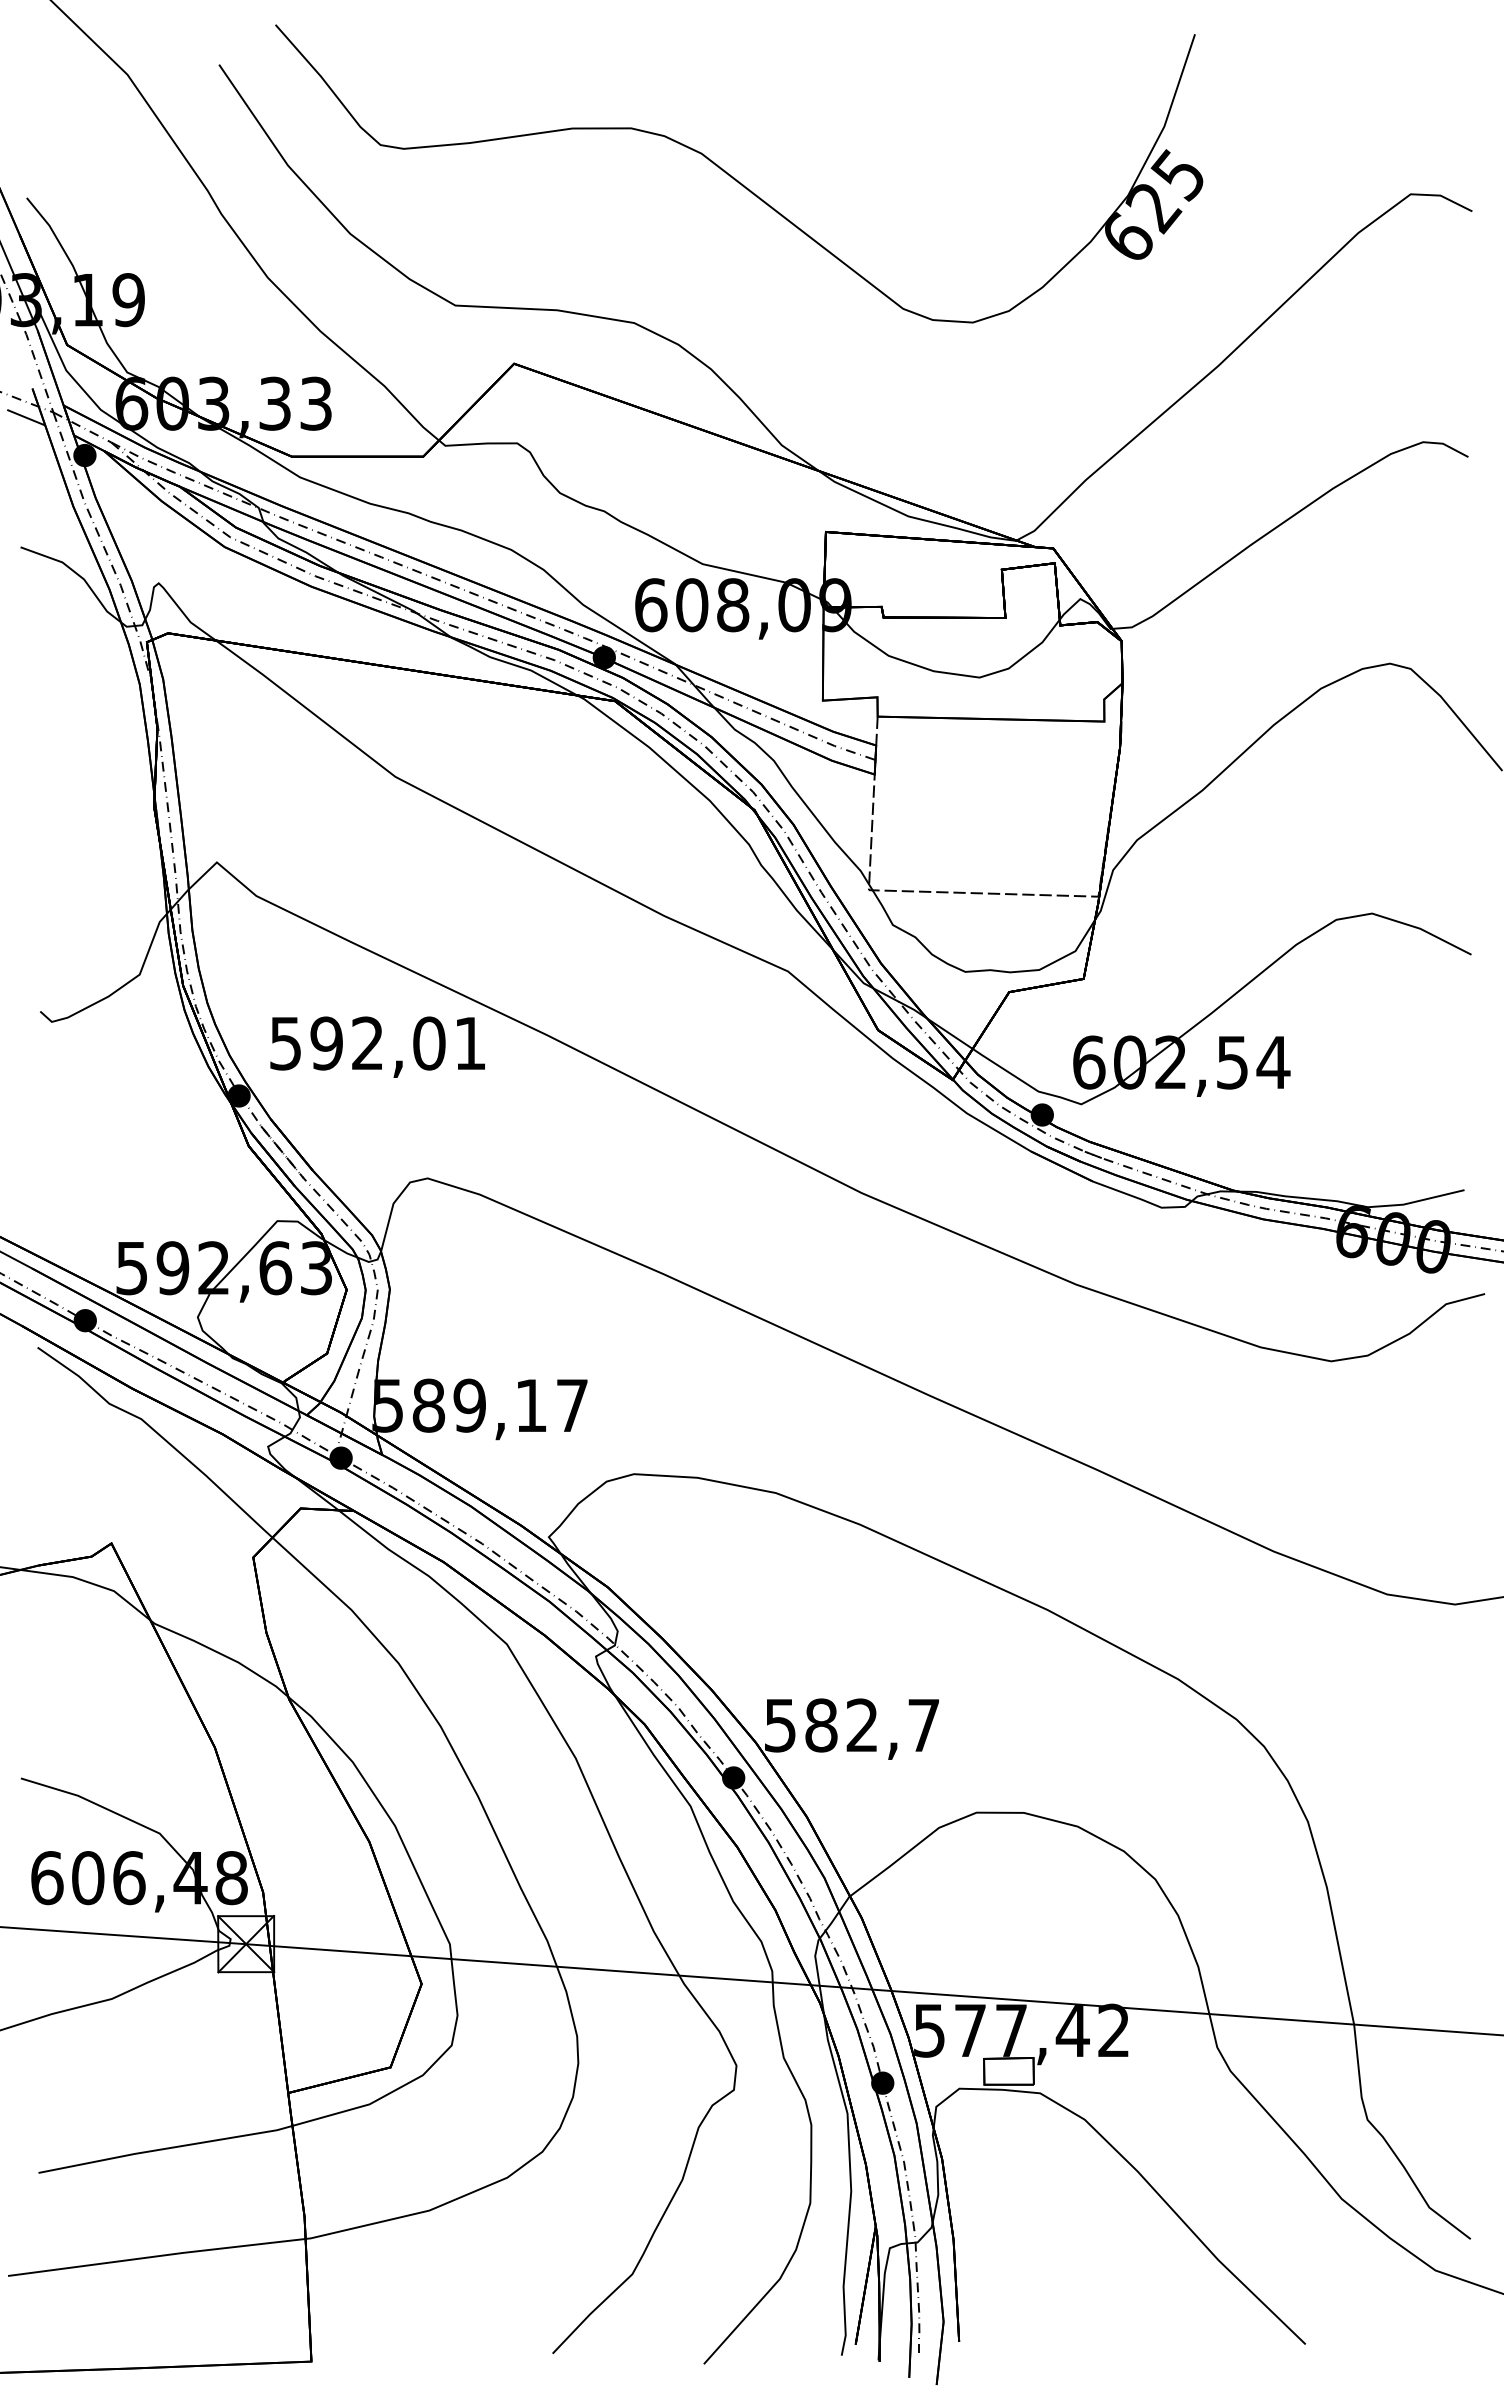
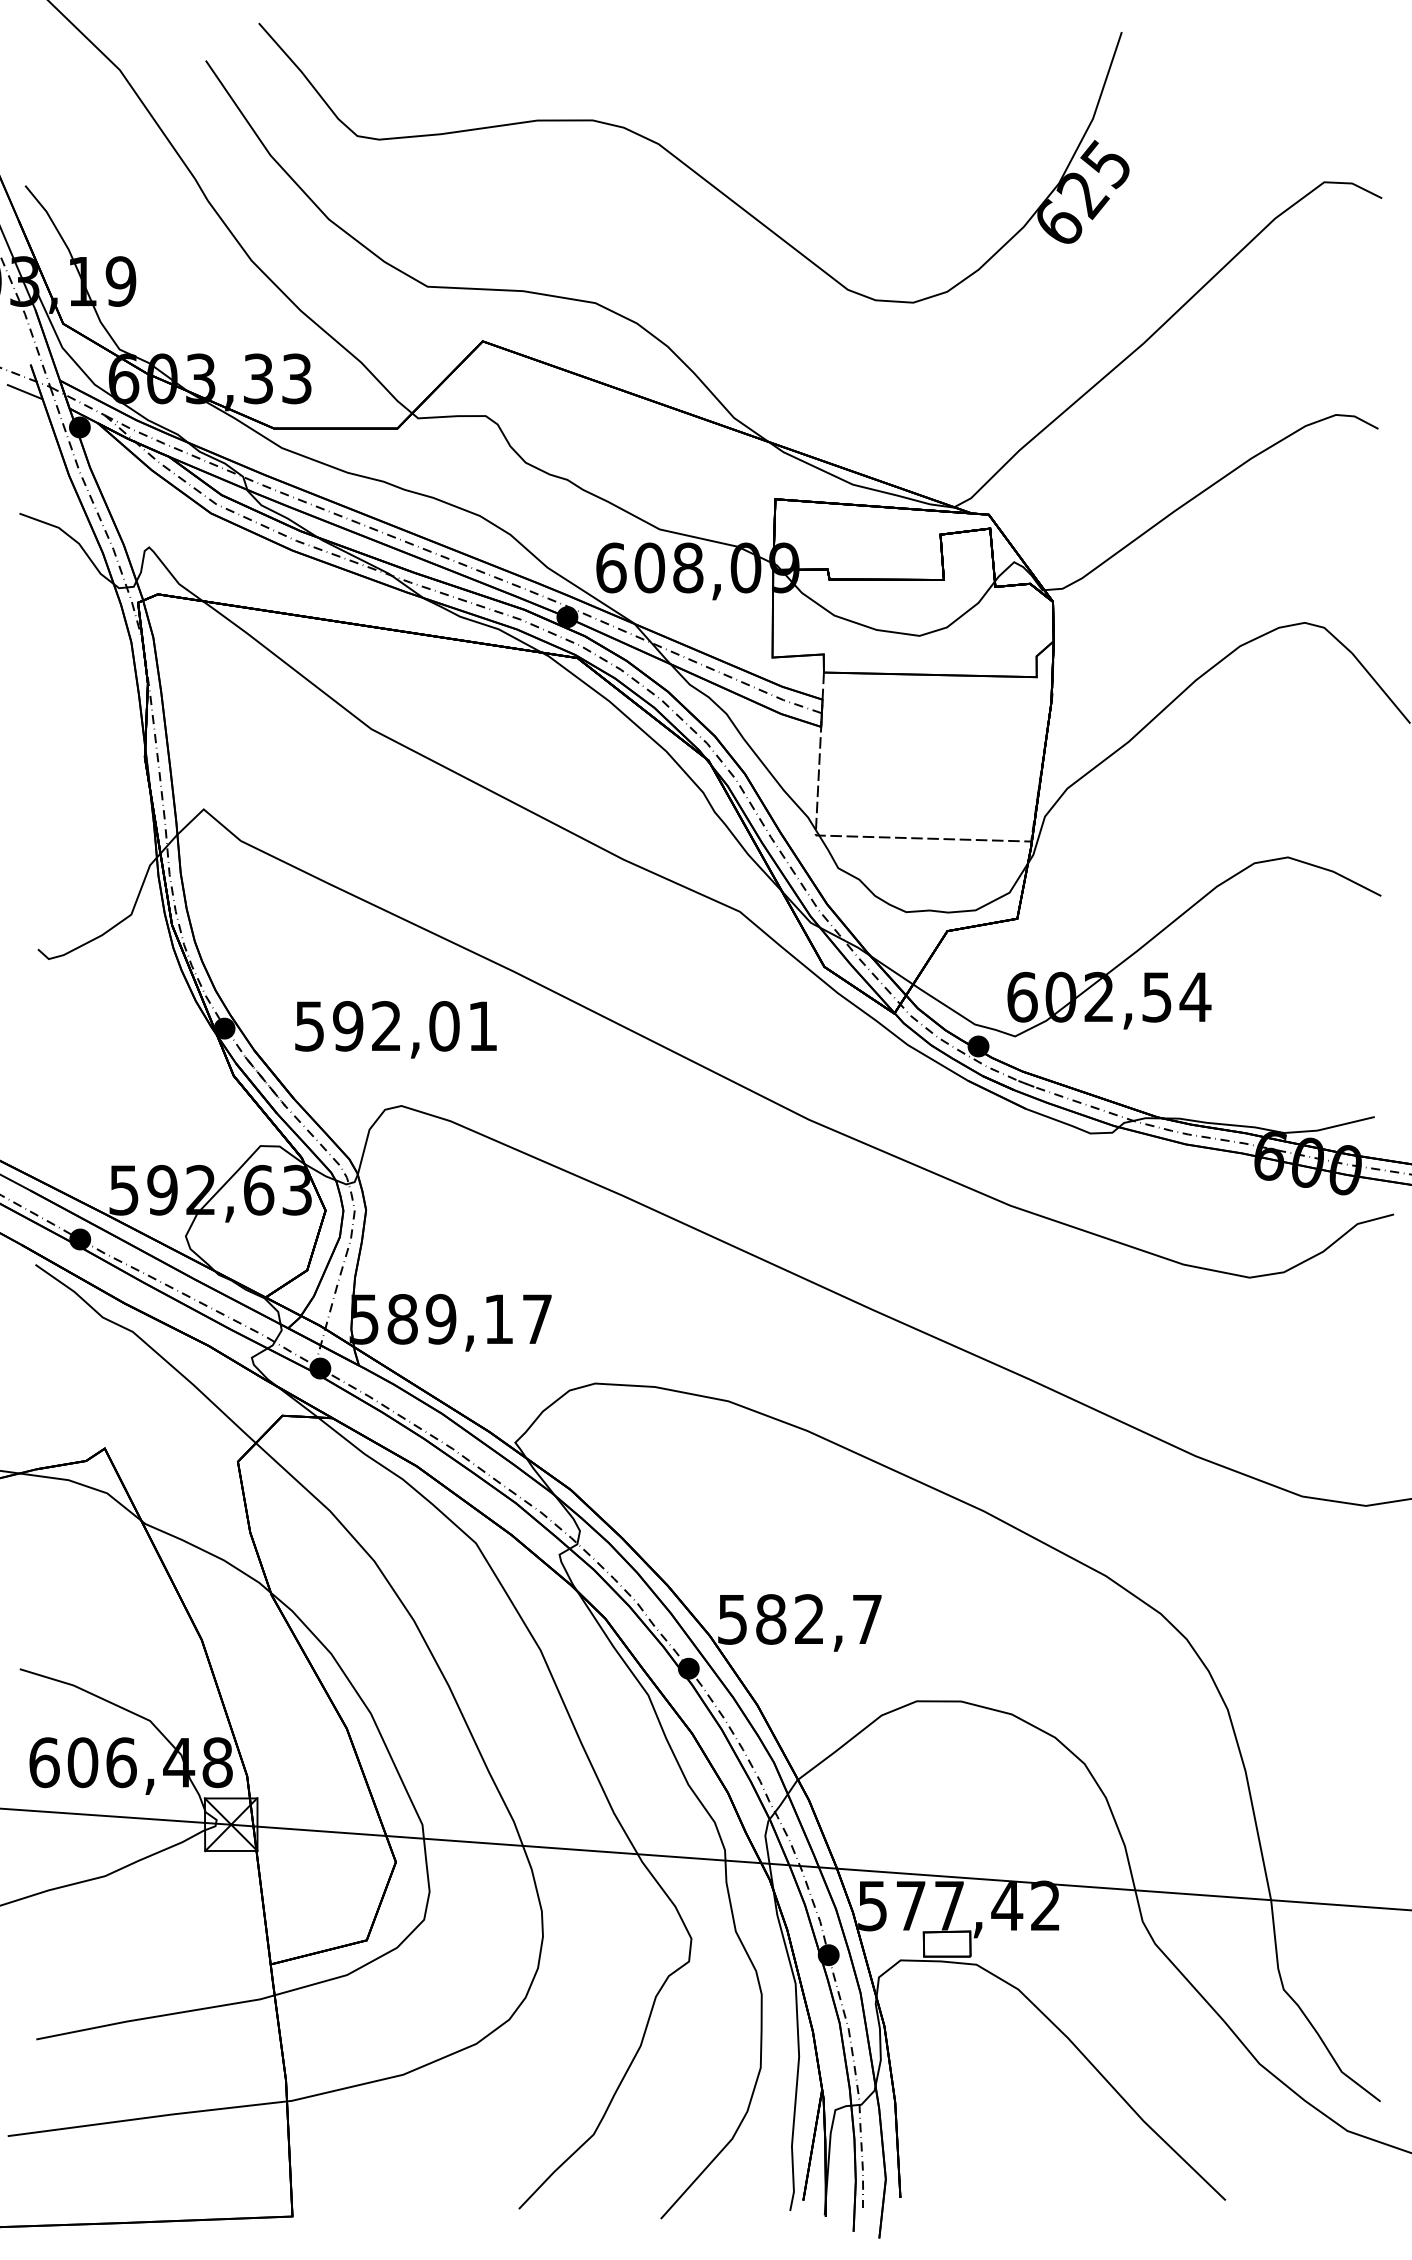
text: (377, 1046) -> (395, 1029), moved

